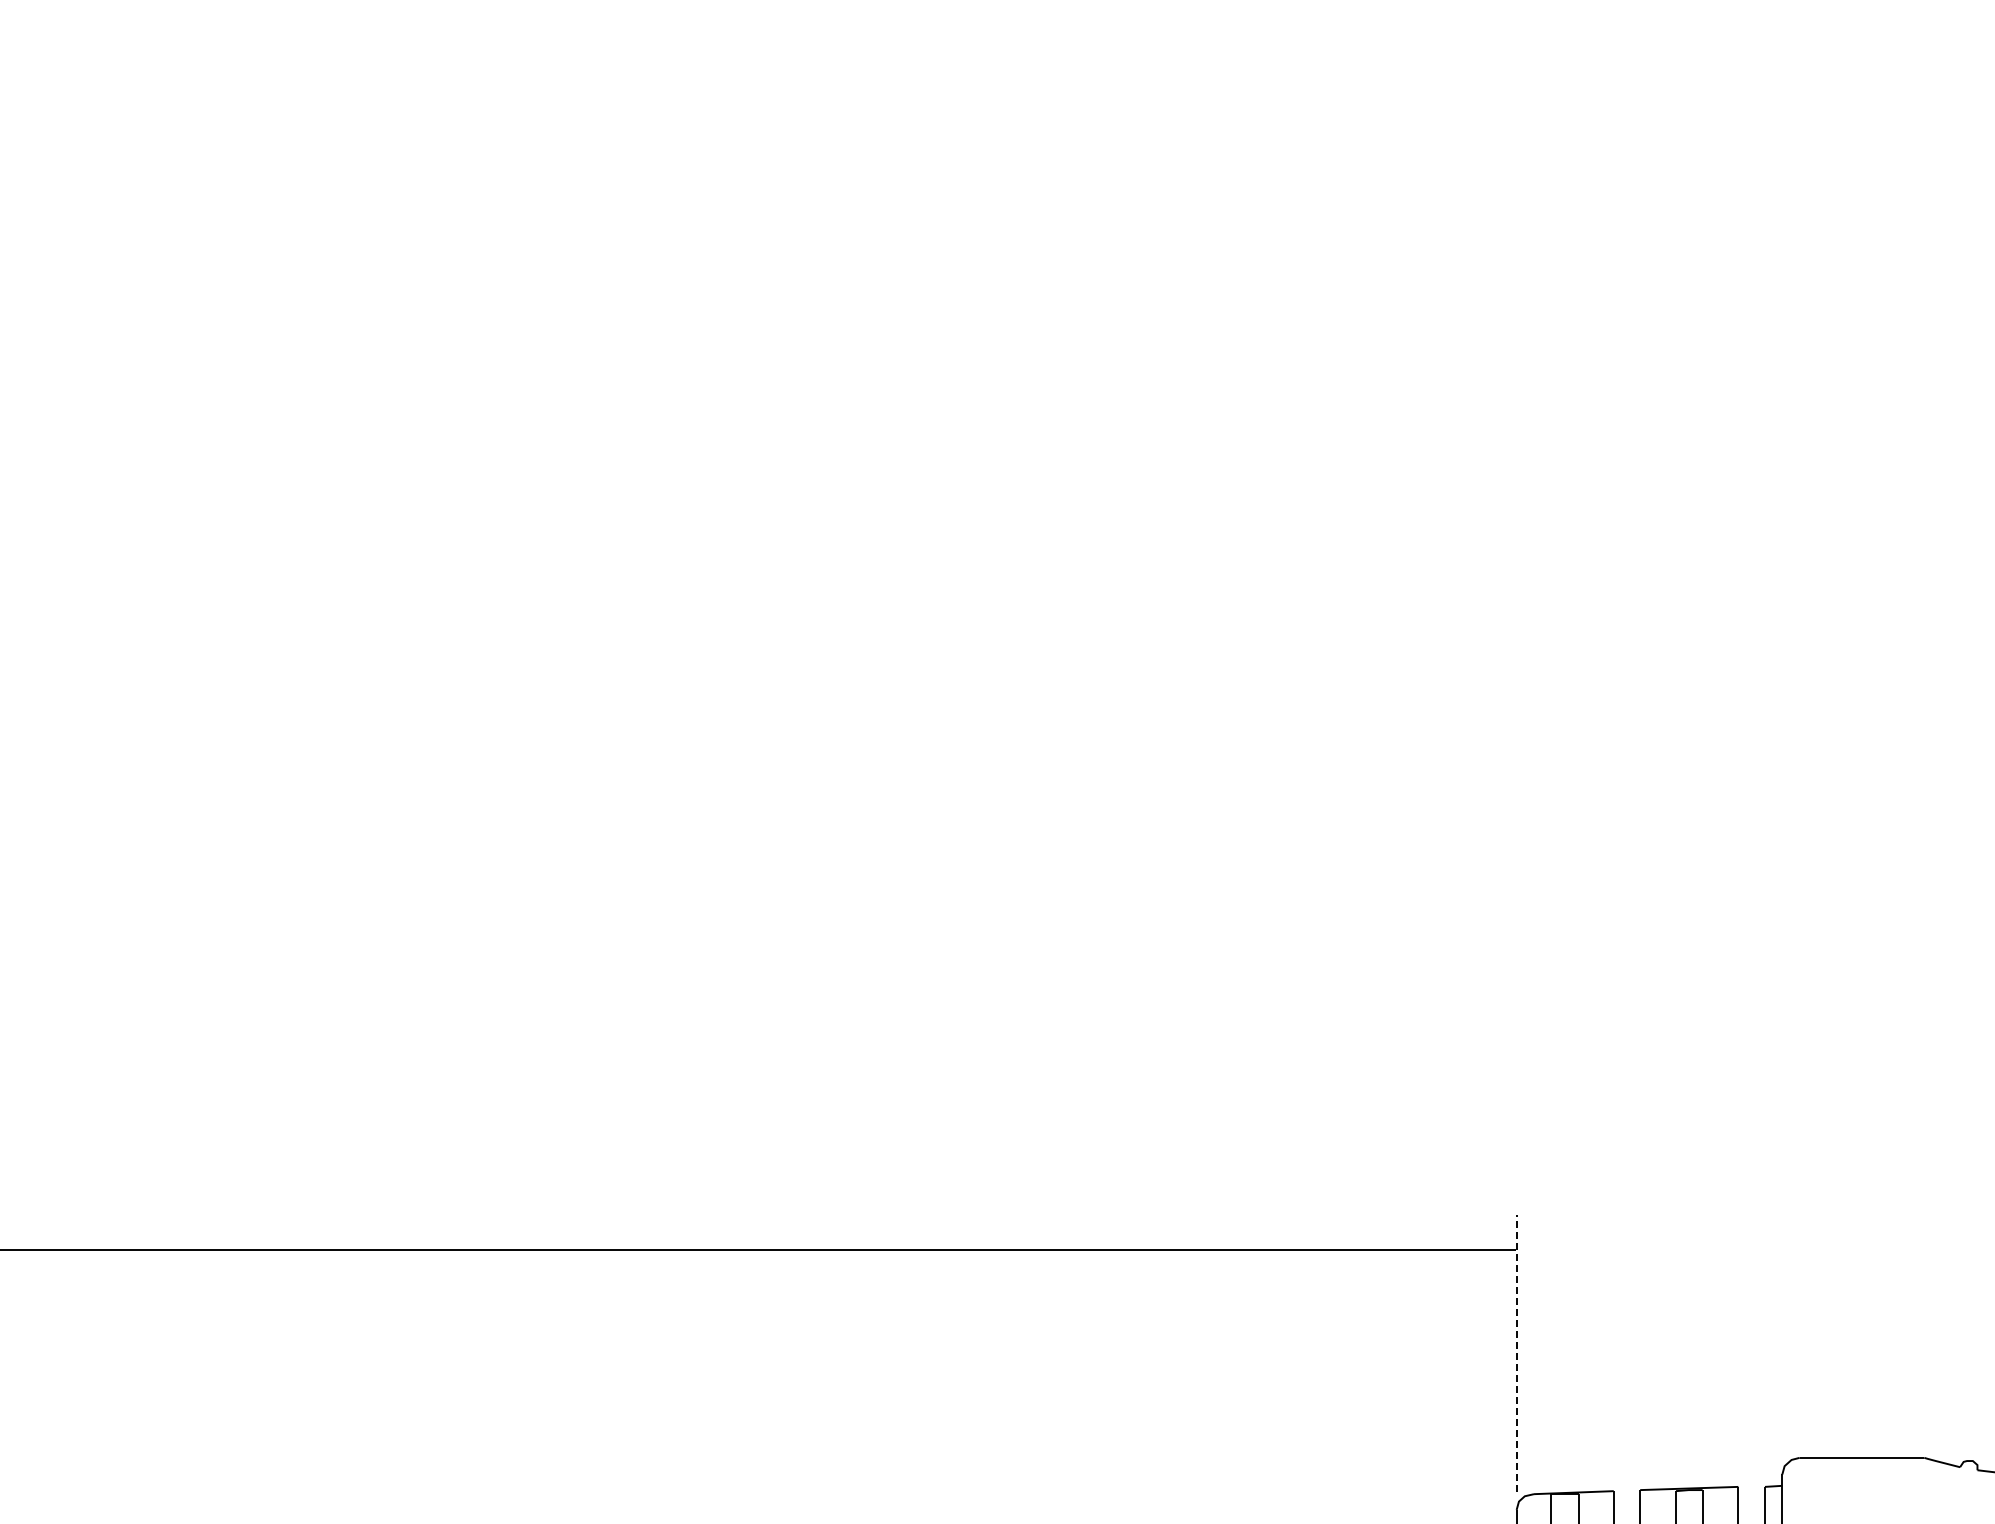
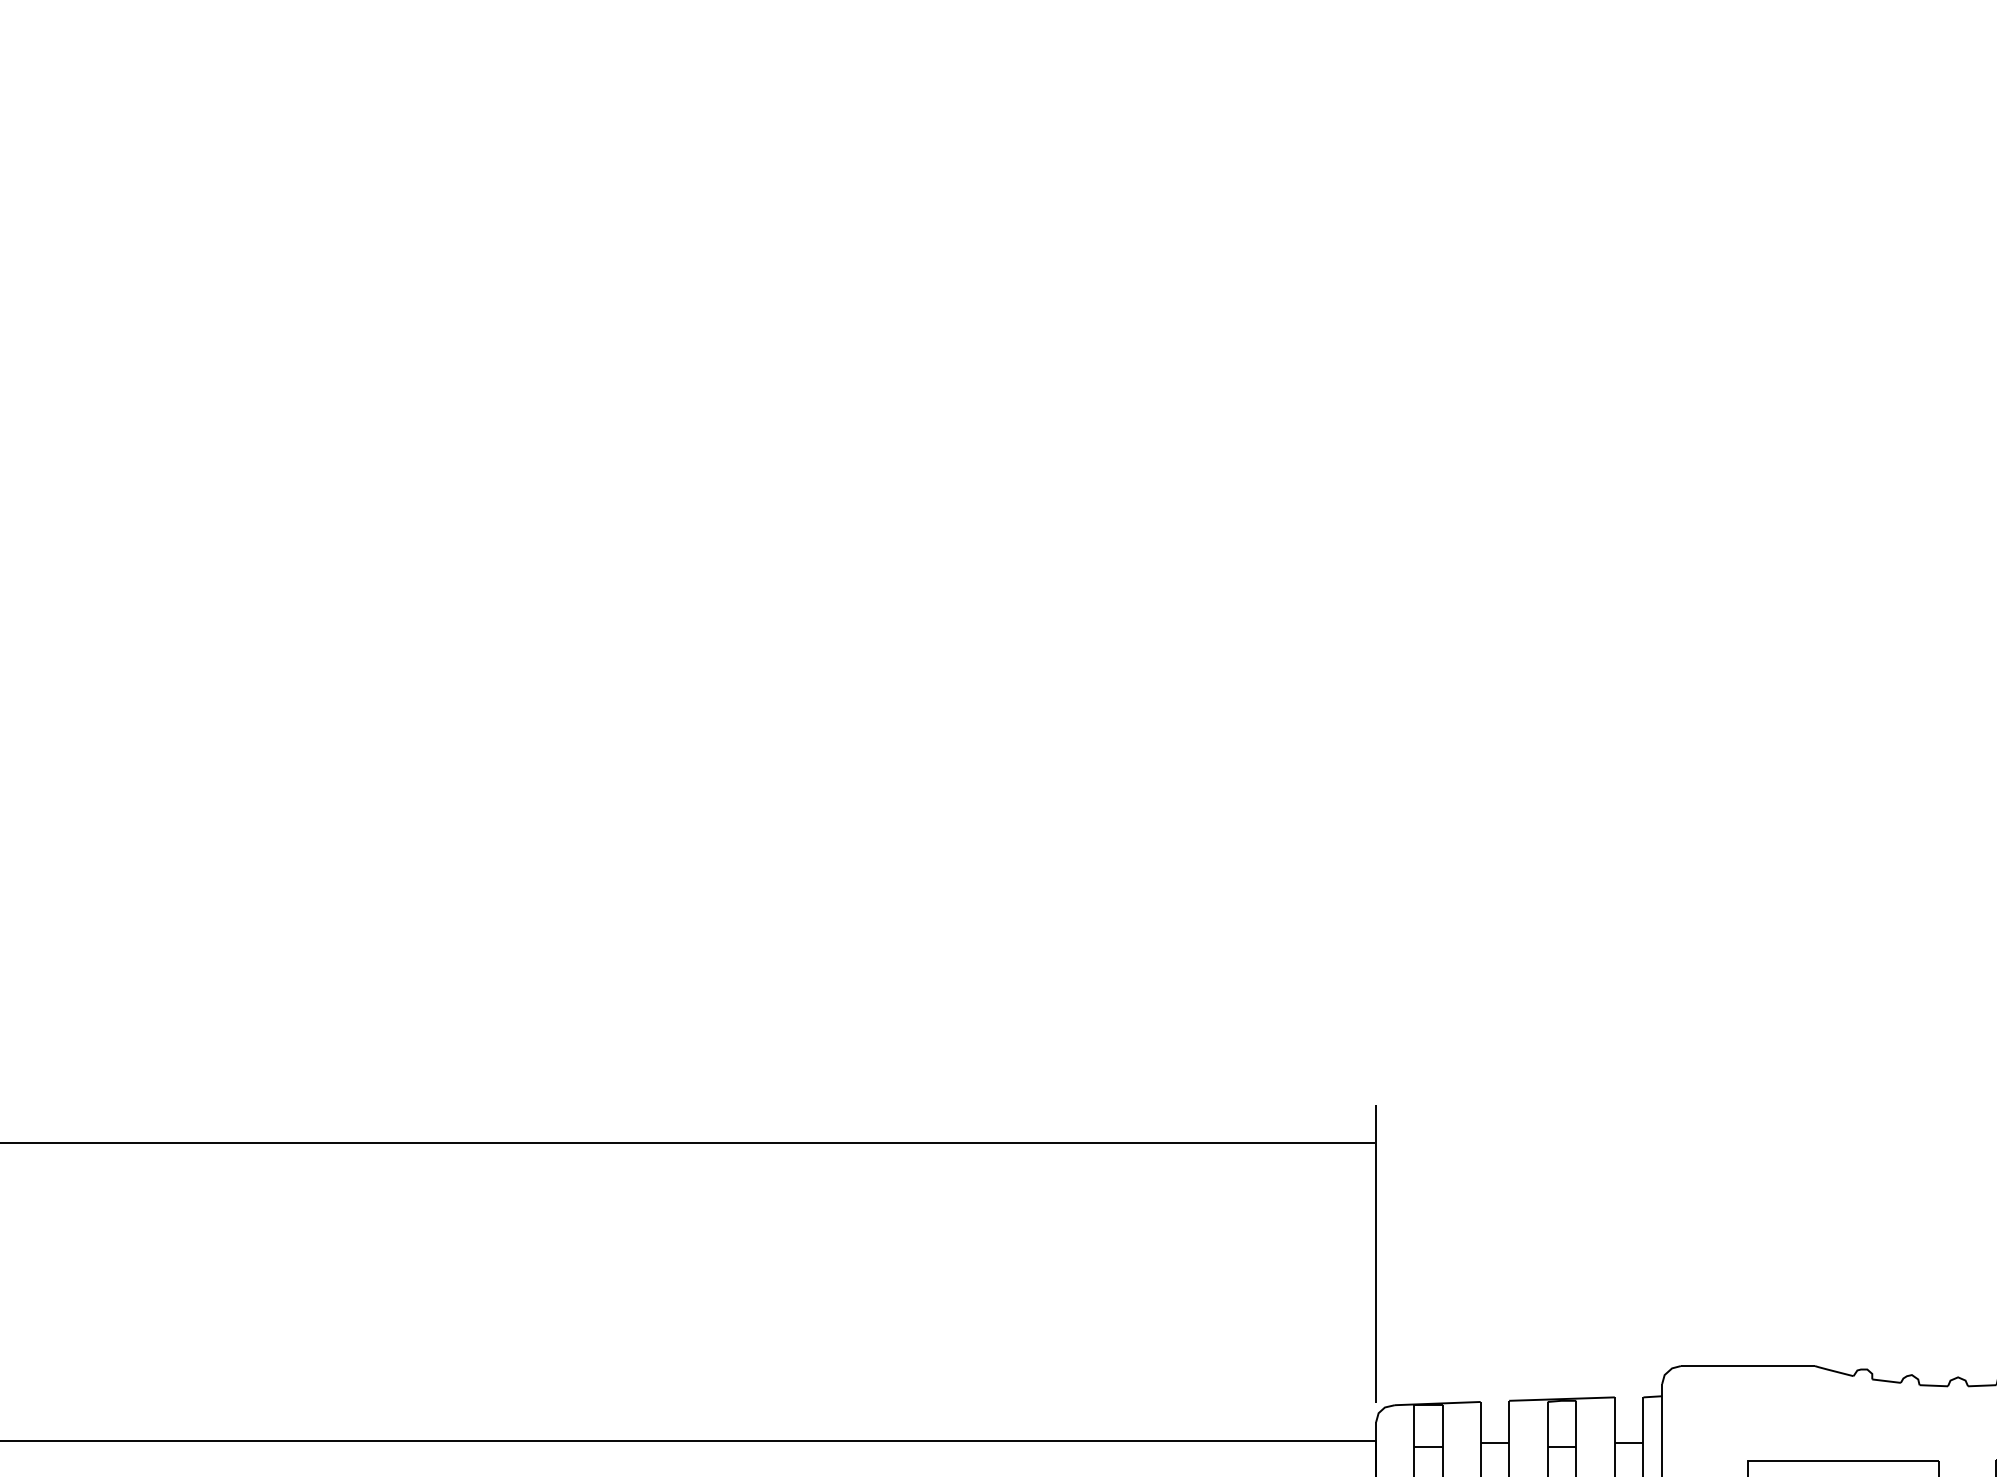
line: (1516, 1353) -> (1375, 1253), dashed -> solid

